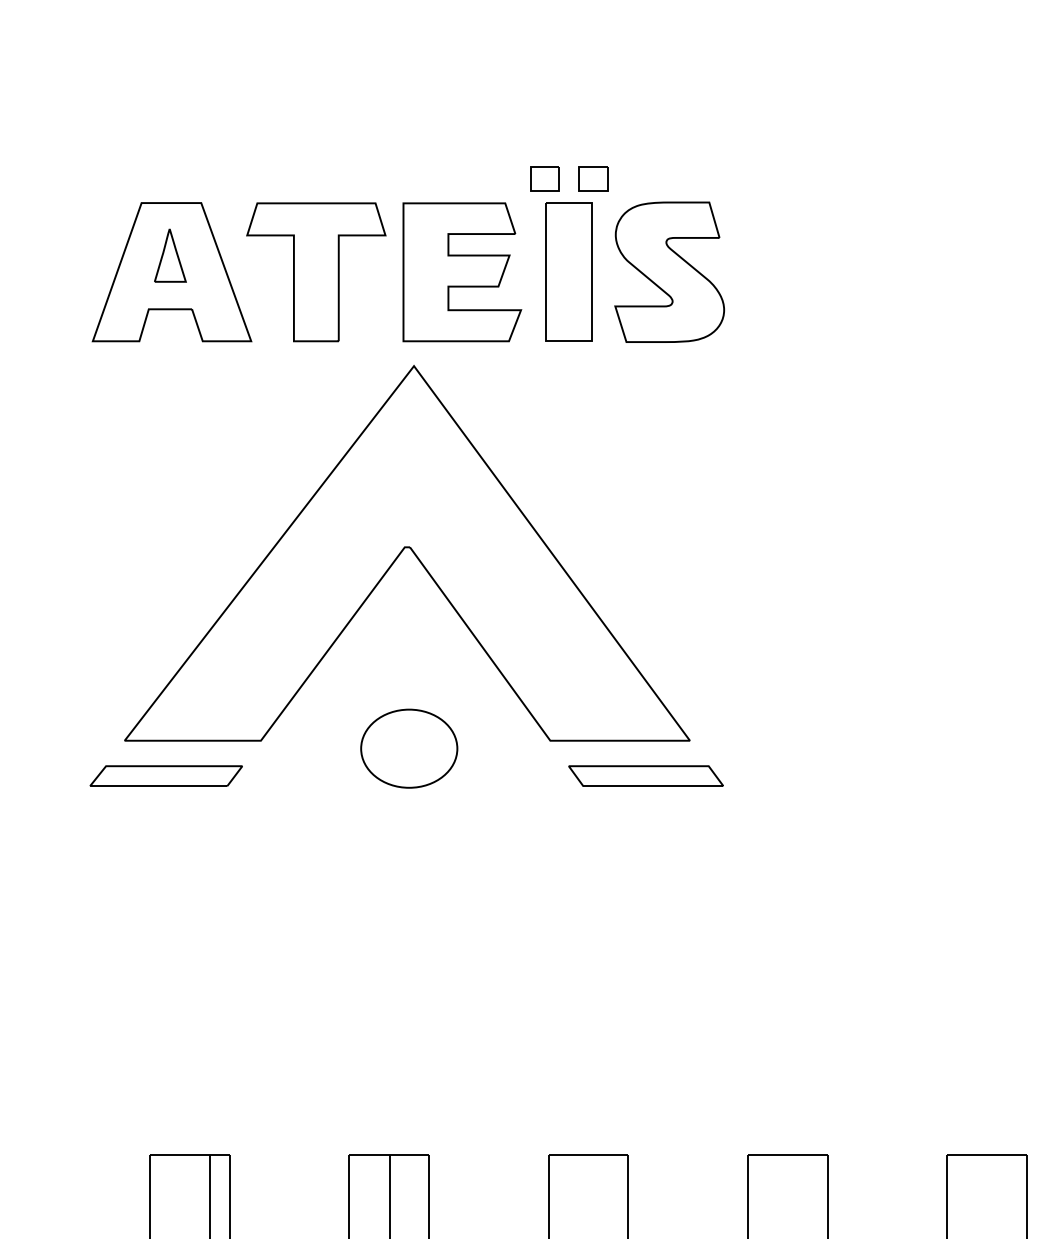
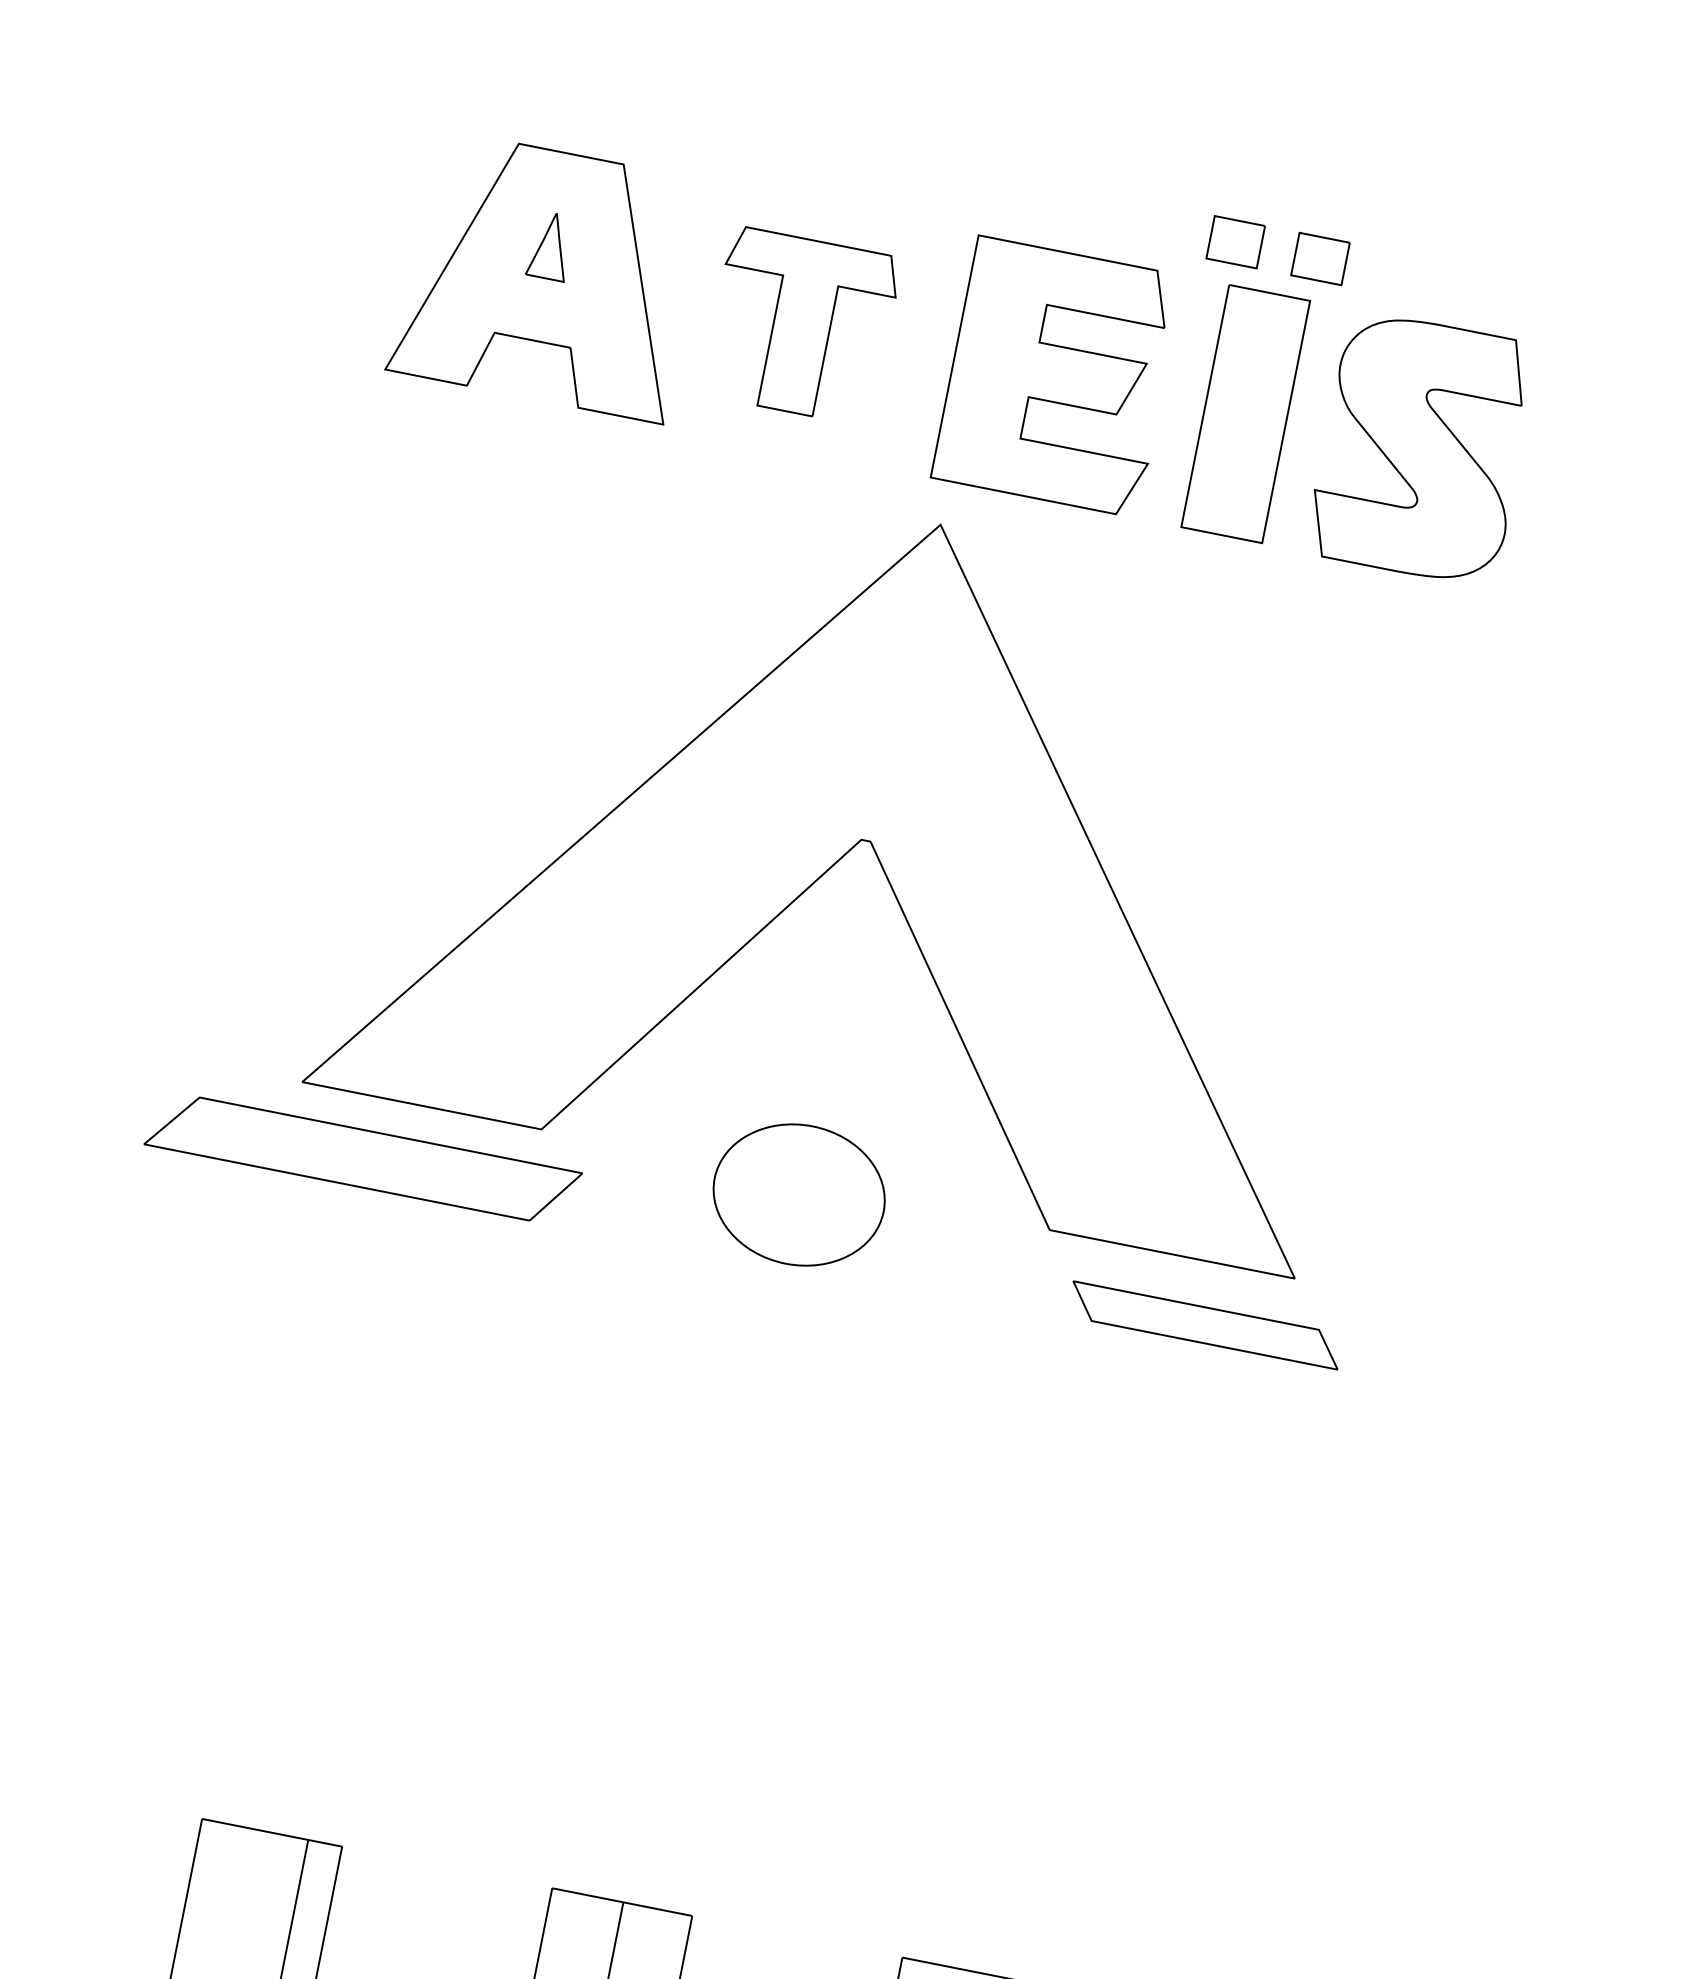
part: (170, 255) -> (551, 245), size x0.7
part: (316, 272) -> (801, 326), size x0.7
part: (165, 775) -> (361, 1157), size x1.6

